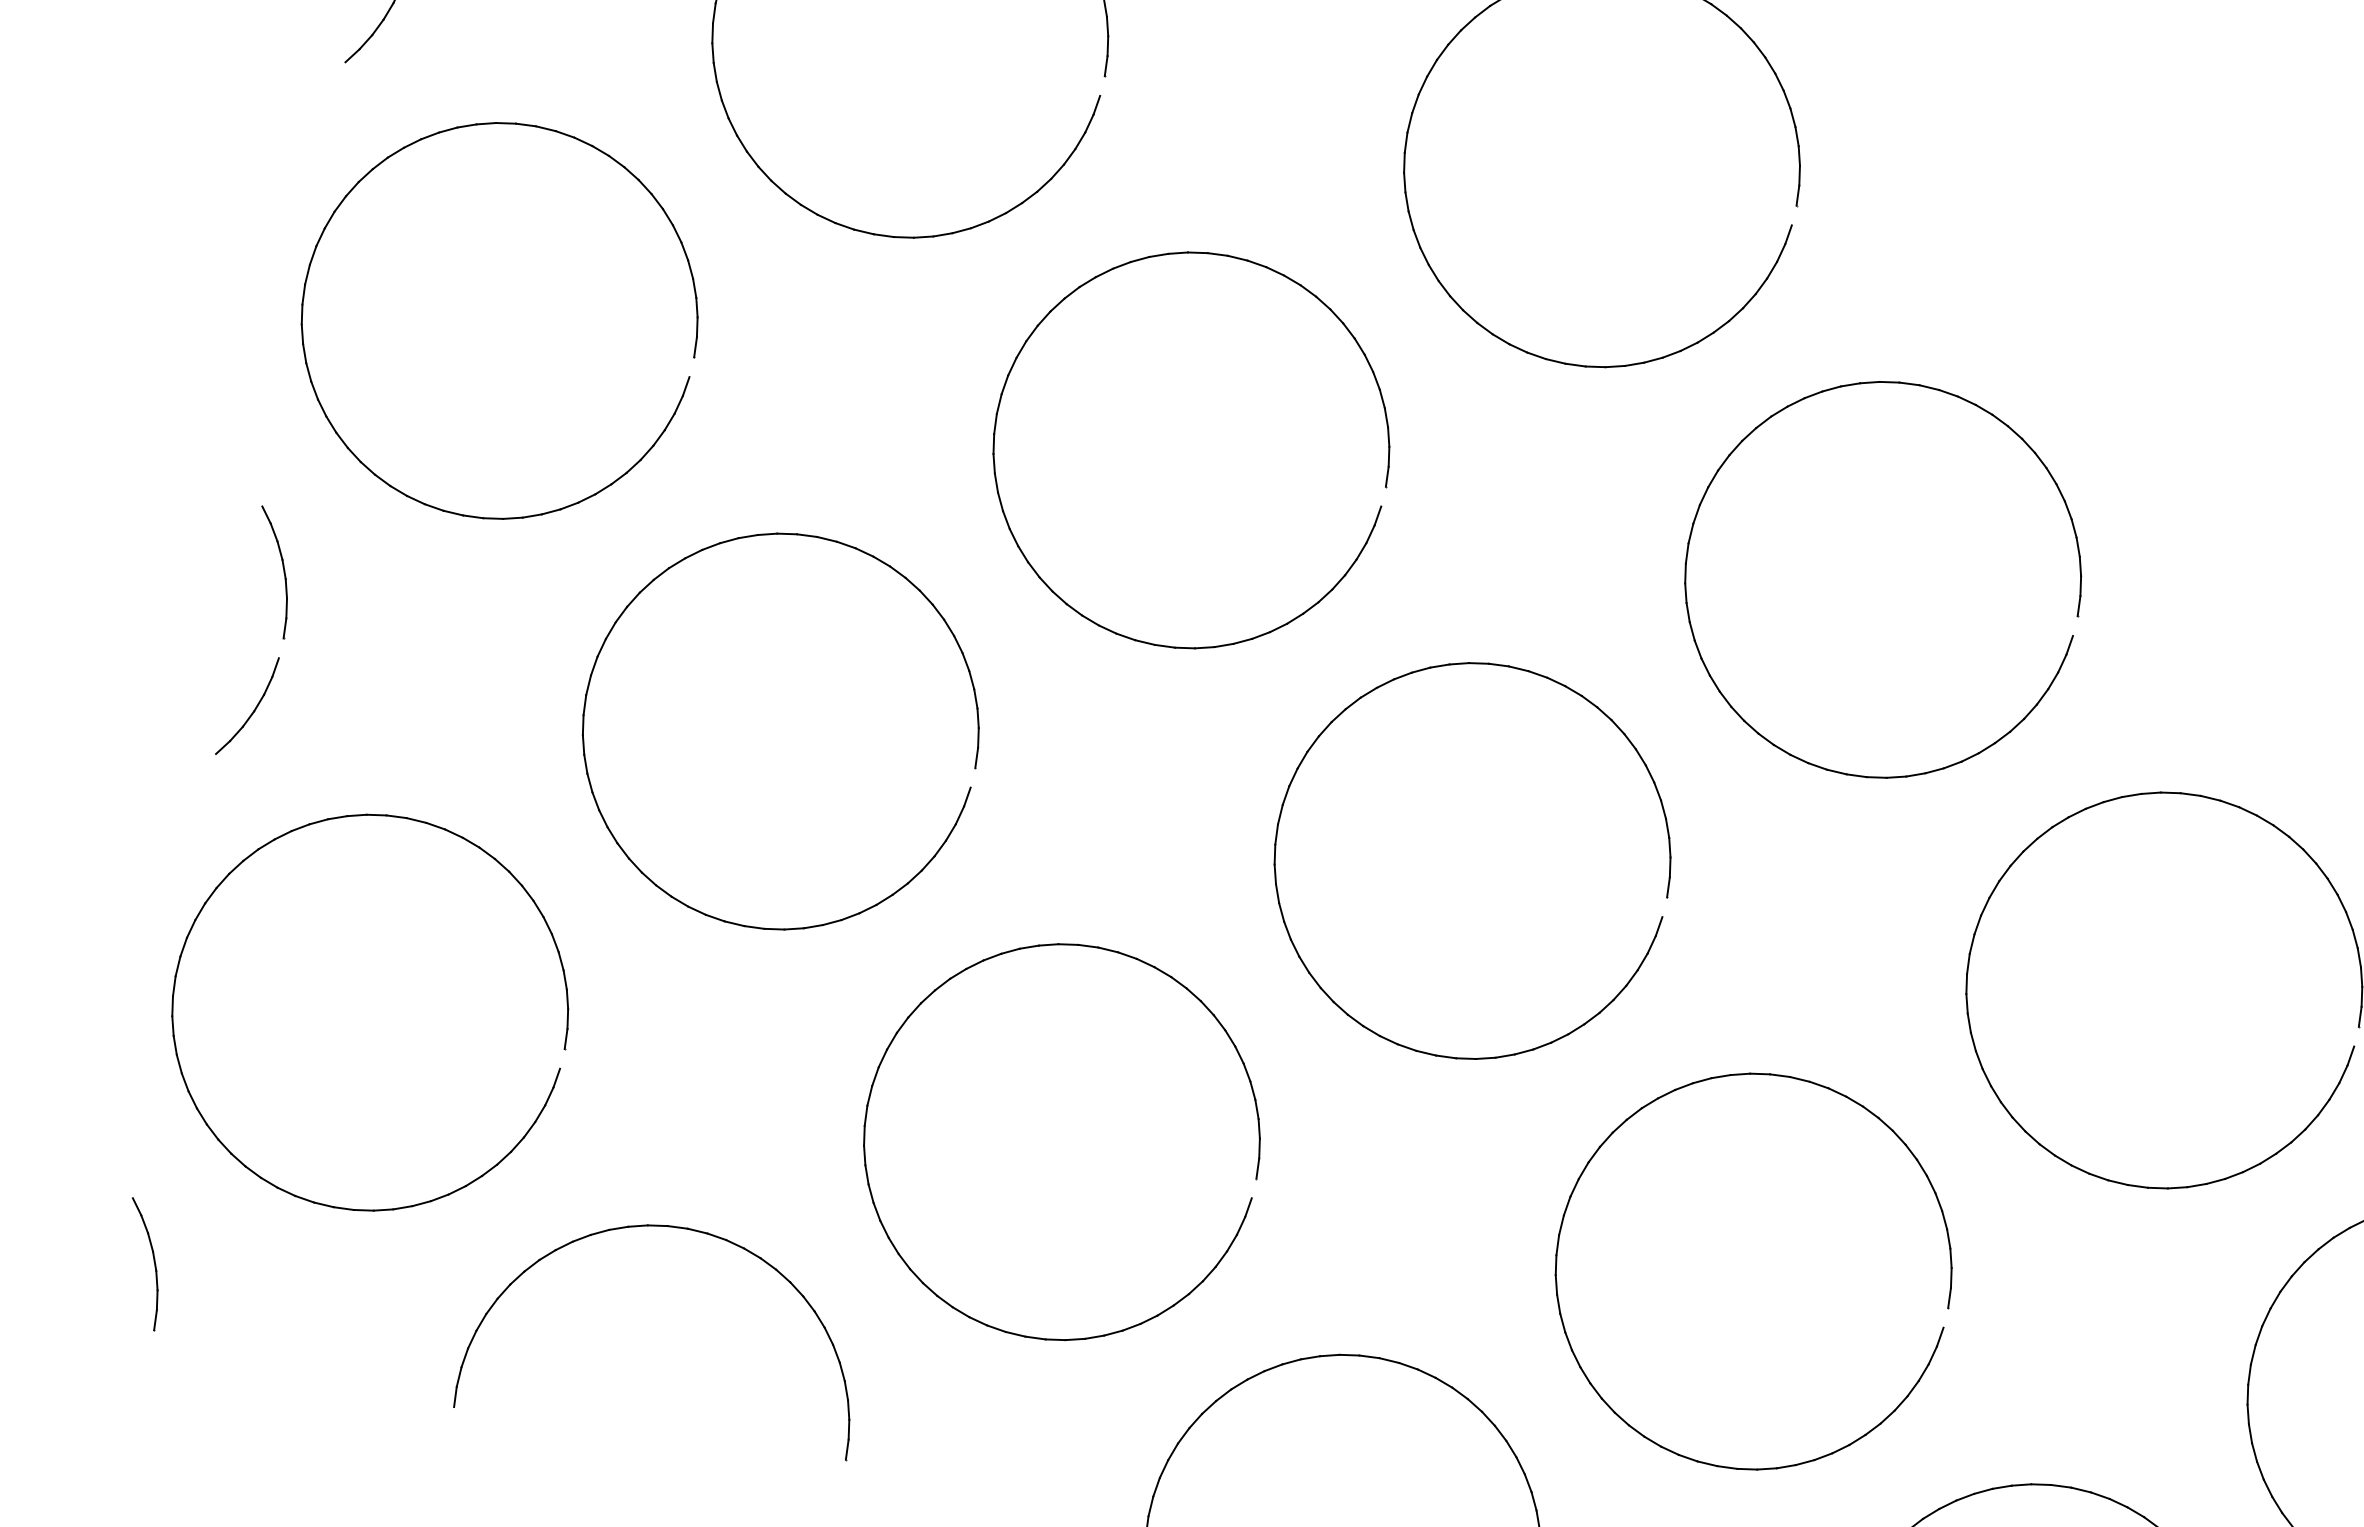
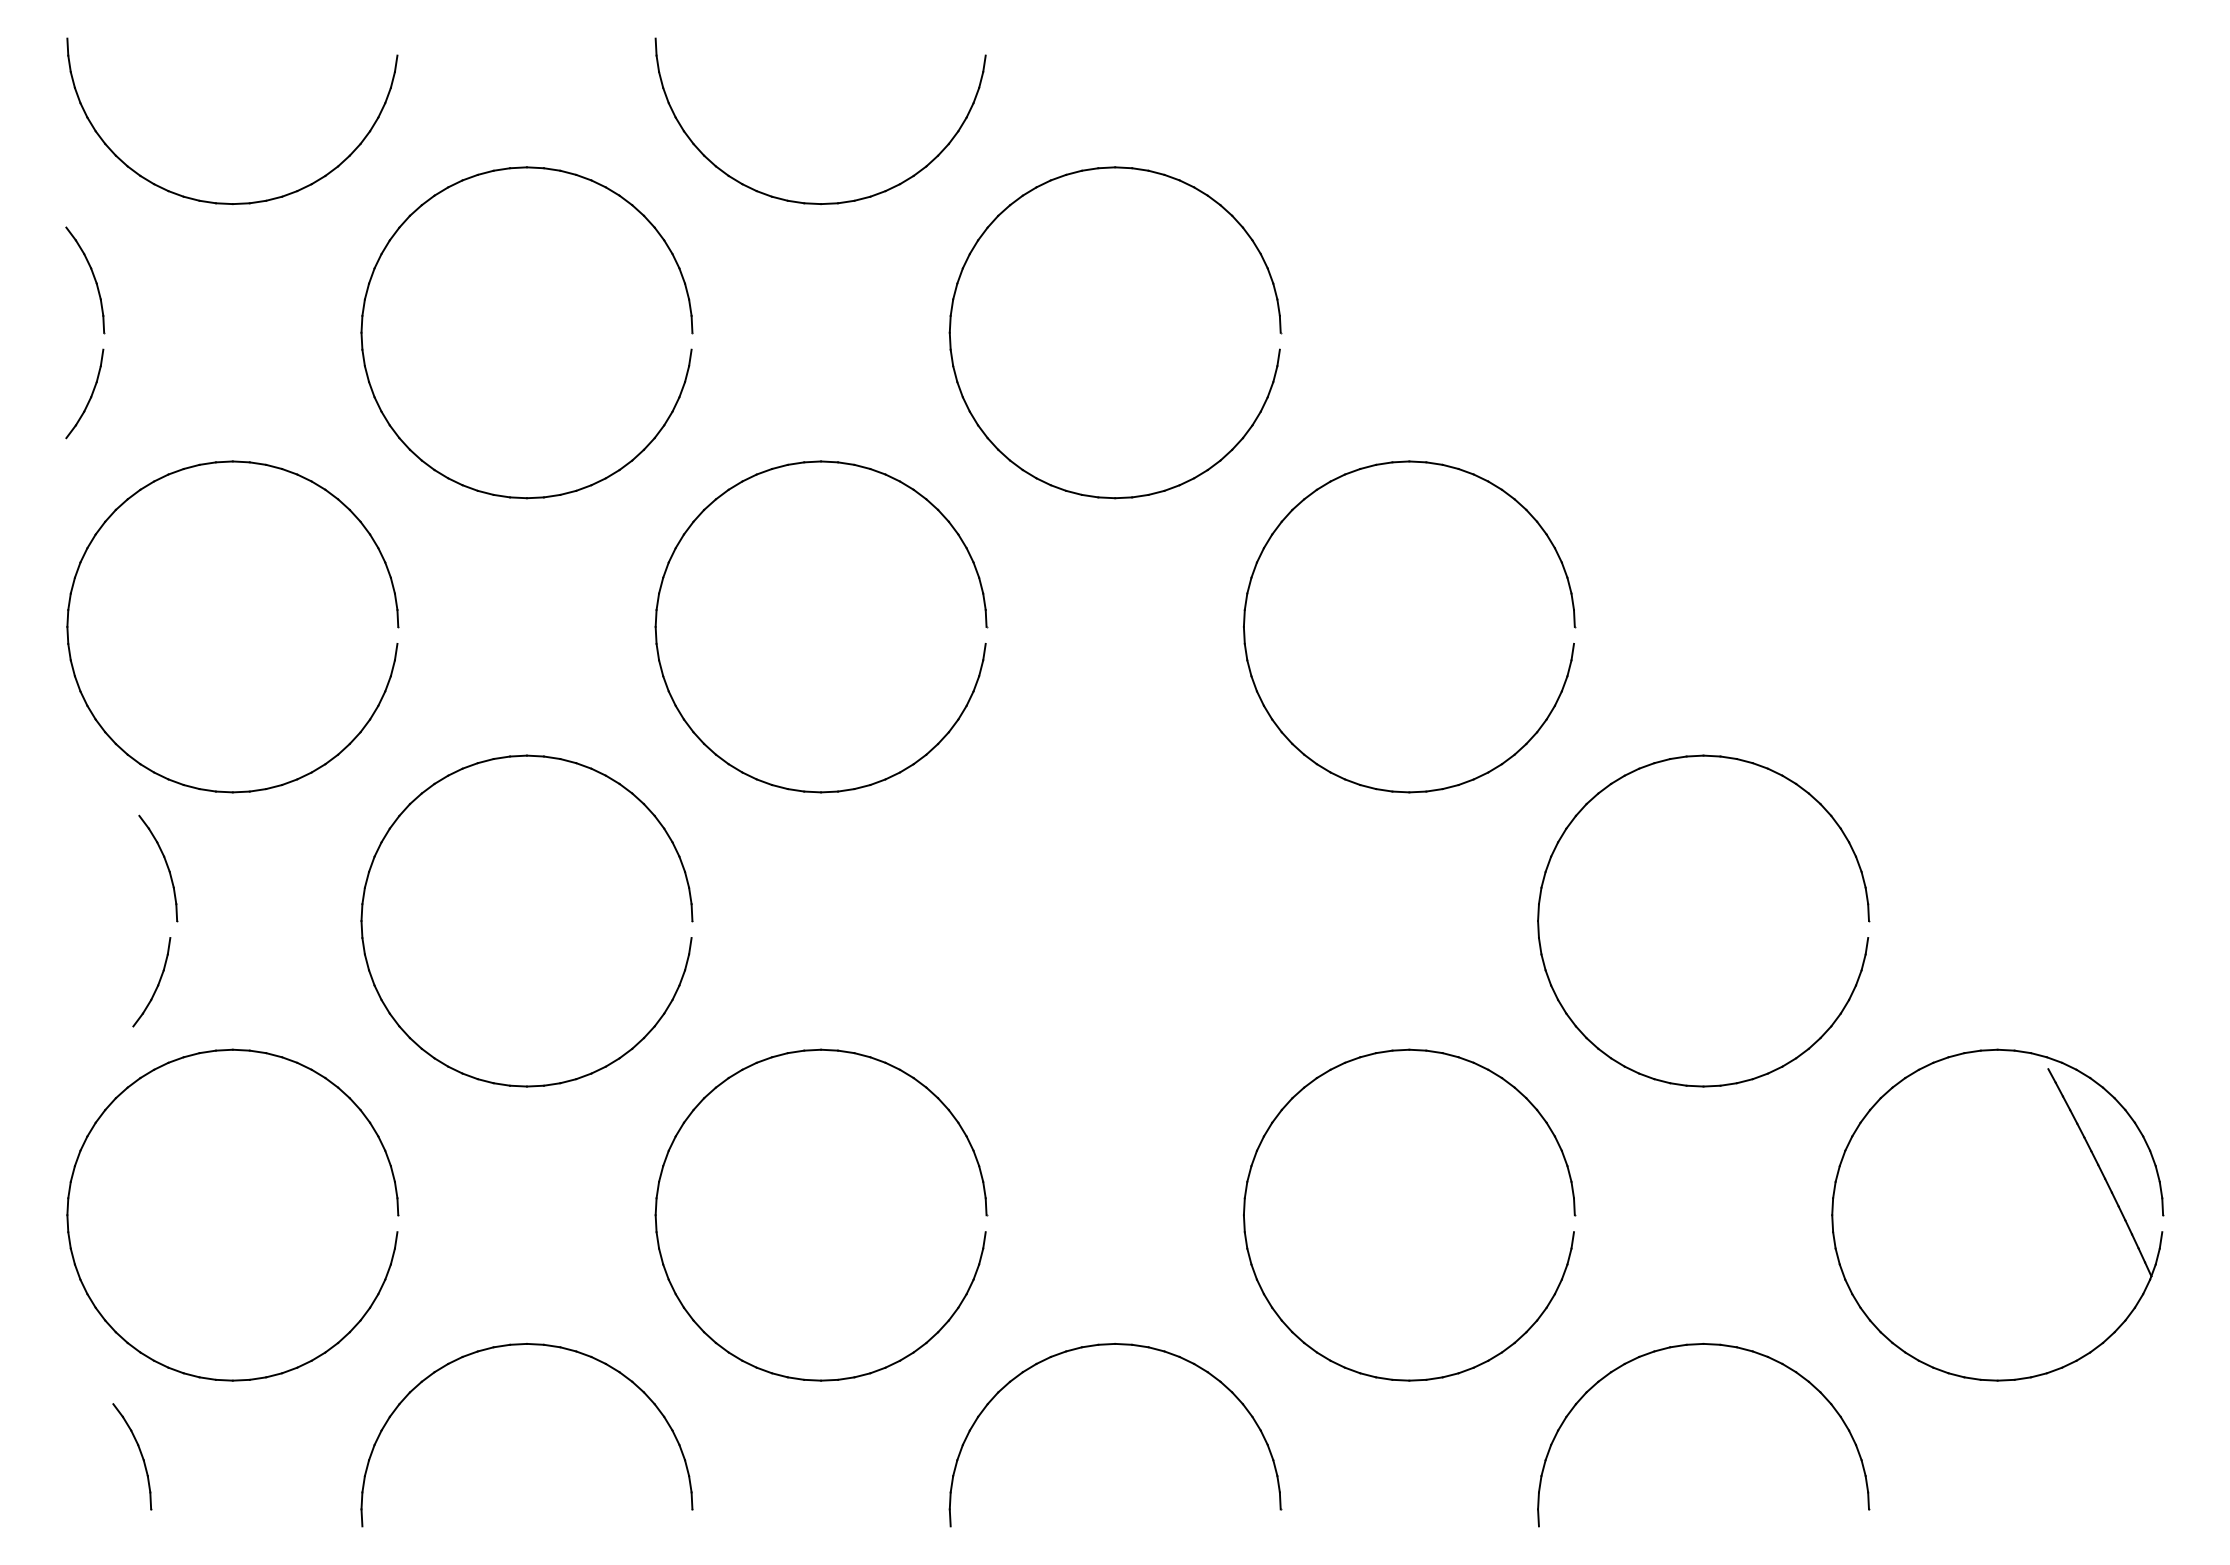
part: (283, 571) -> (166, 866), moved
part: (1520, 670) -> (1125, 757), removed
part: (253, 710) -> (157, 984), moved
part: (153, 1263) -> (140, 1454), moved

